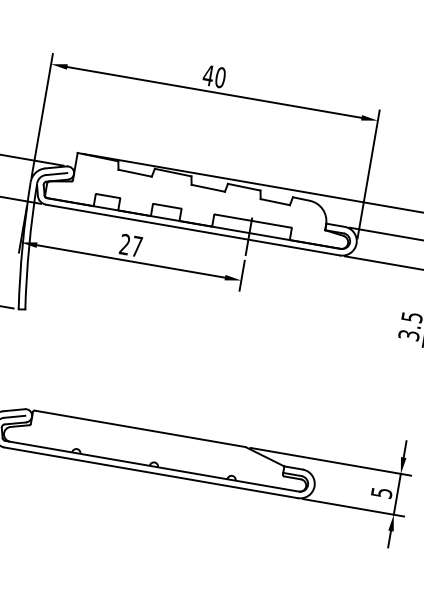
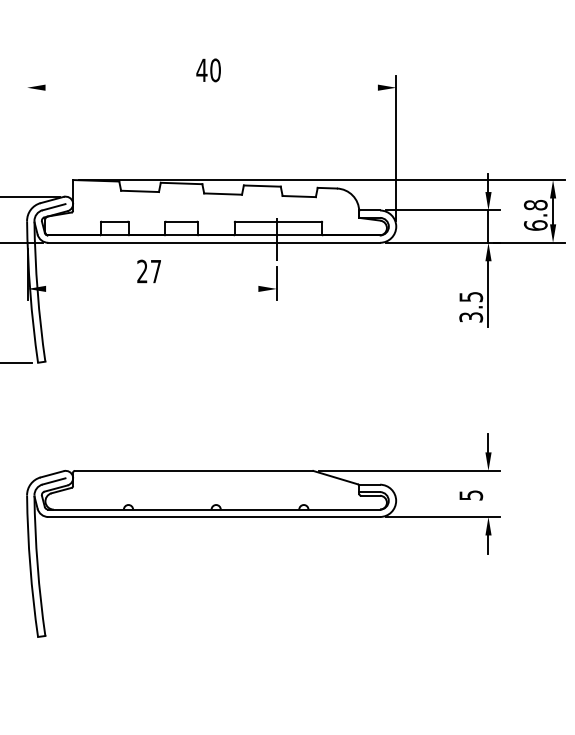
line: (214, 92) -> (211, 87), removed
line: (42, 115) -> (27, 145), removed
line: (131, 261) -> (152, 288), removed
line: (397, 493) -> (488, 493), removed

